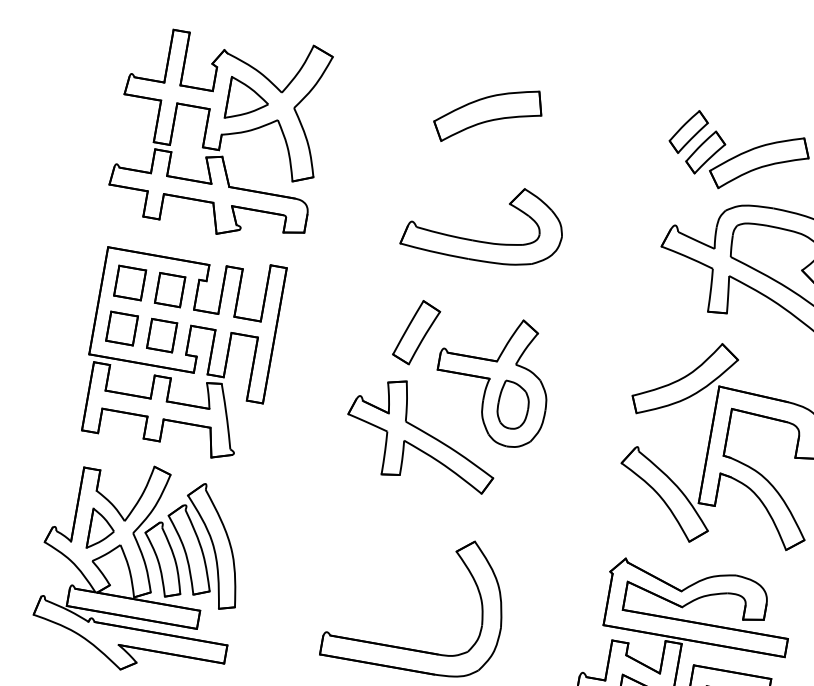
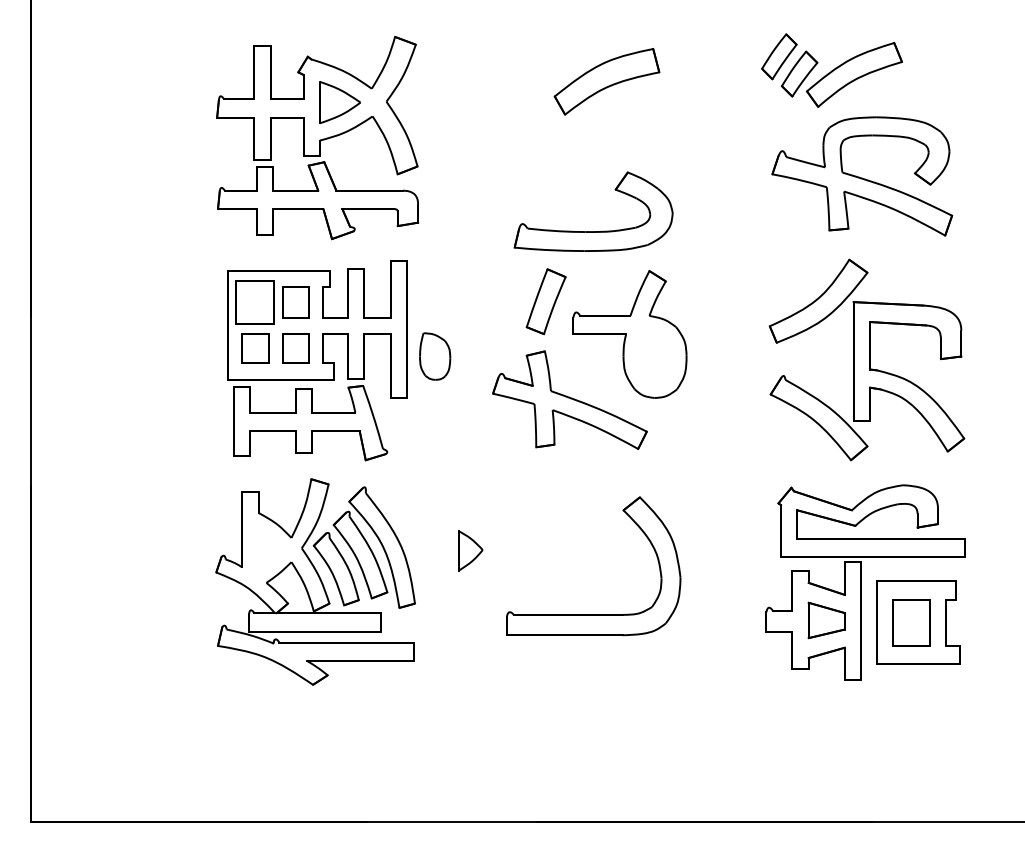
part: (487, 115) -> (606, 81), moved
part: (480, 241) -> (593, 231), moved
part: (130, 283) -> (255, 302), size x1.4
part: (513, 405) -> (435, 356), moved
part: (101, 529) -> (470, 550), moved

